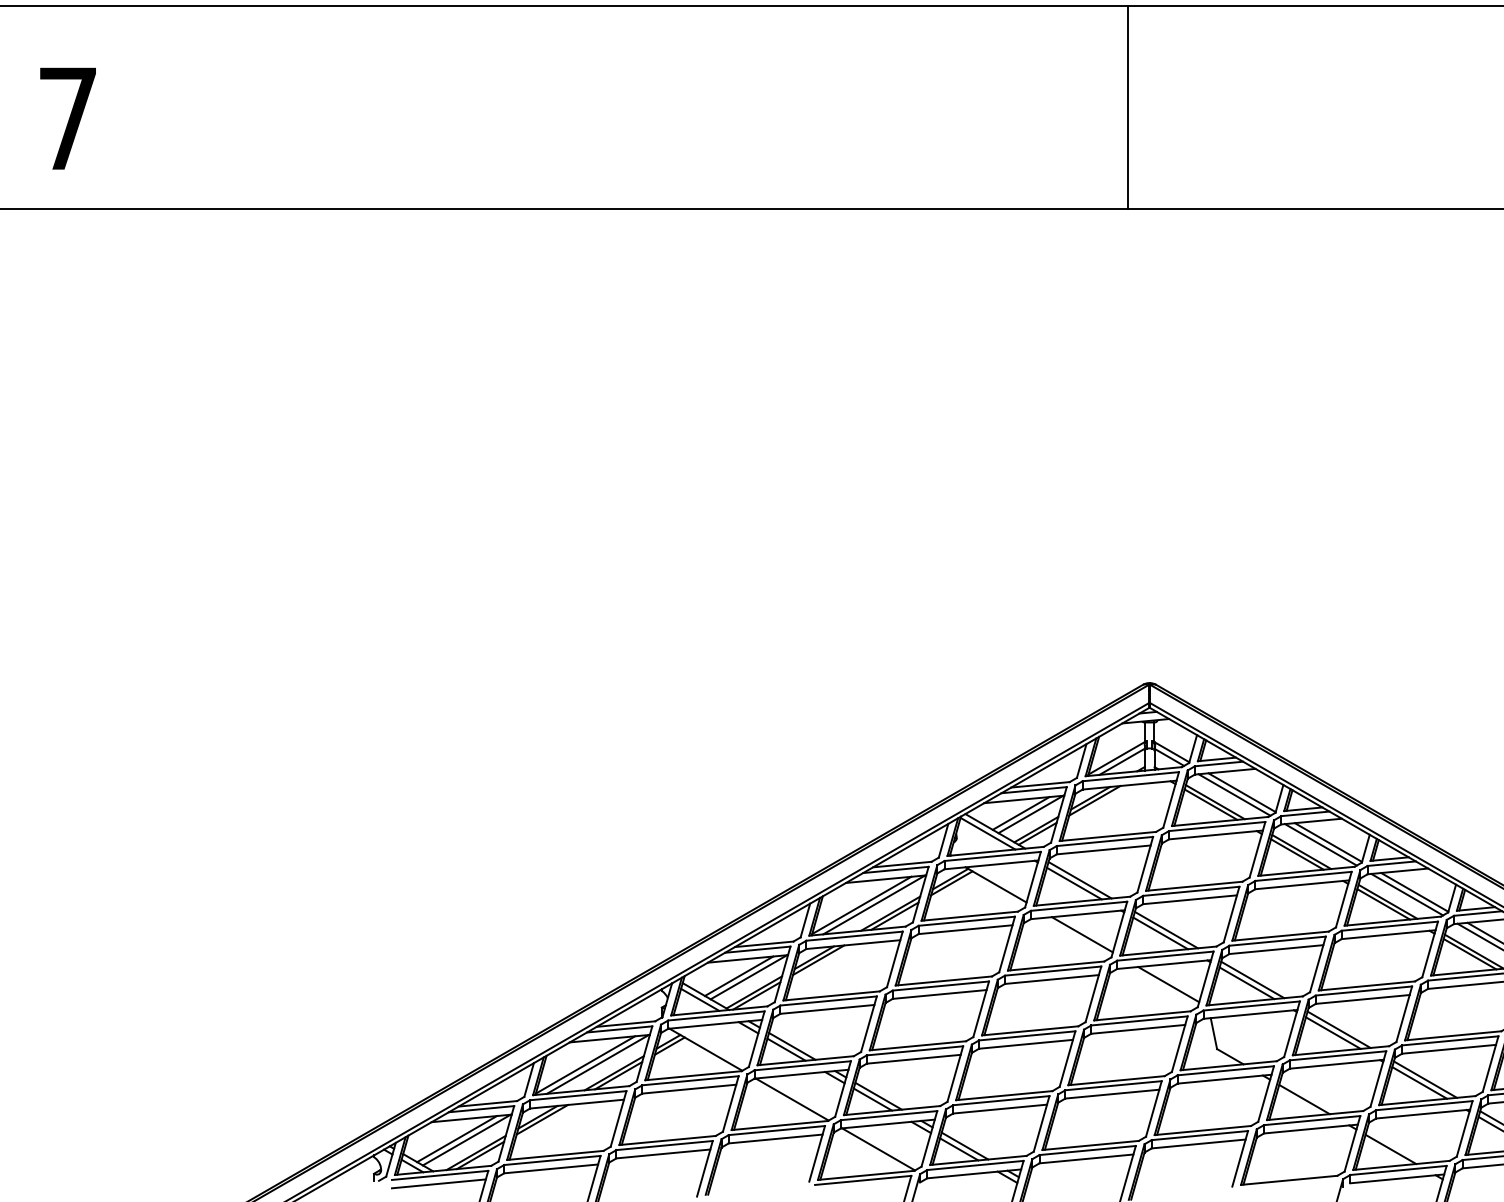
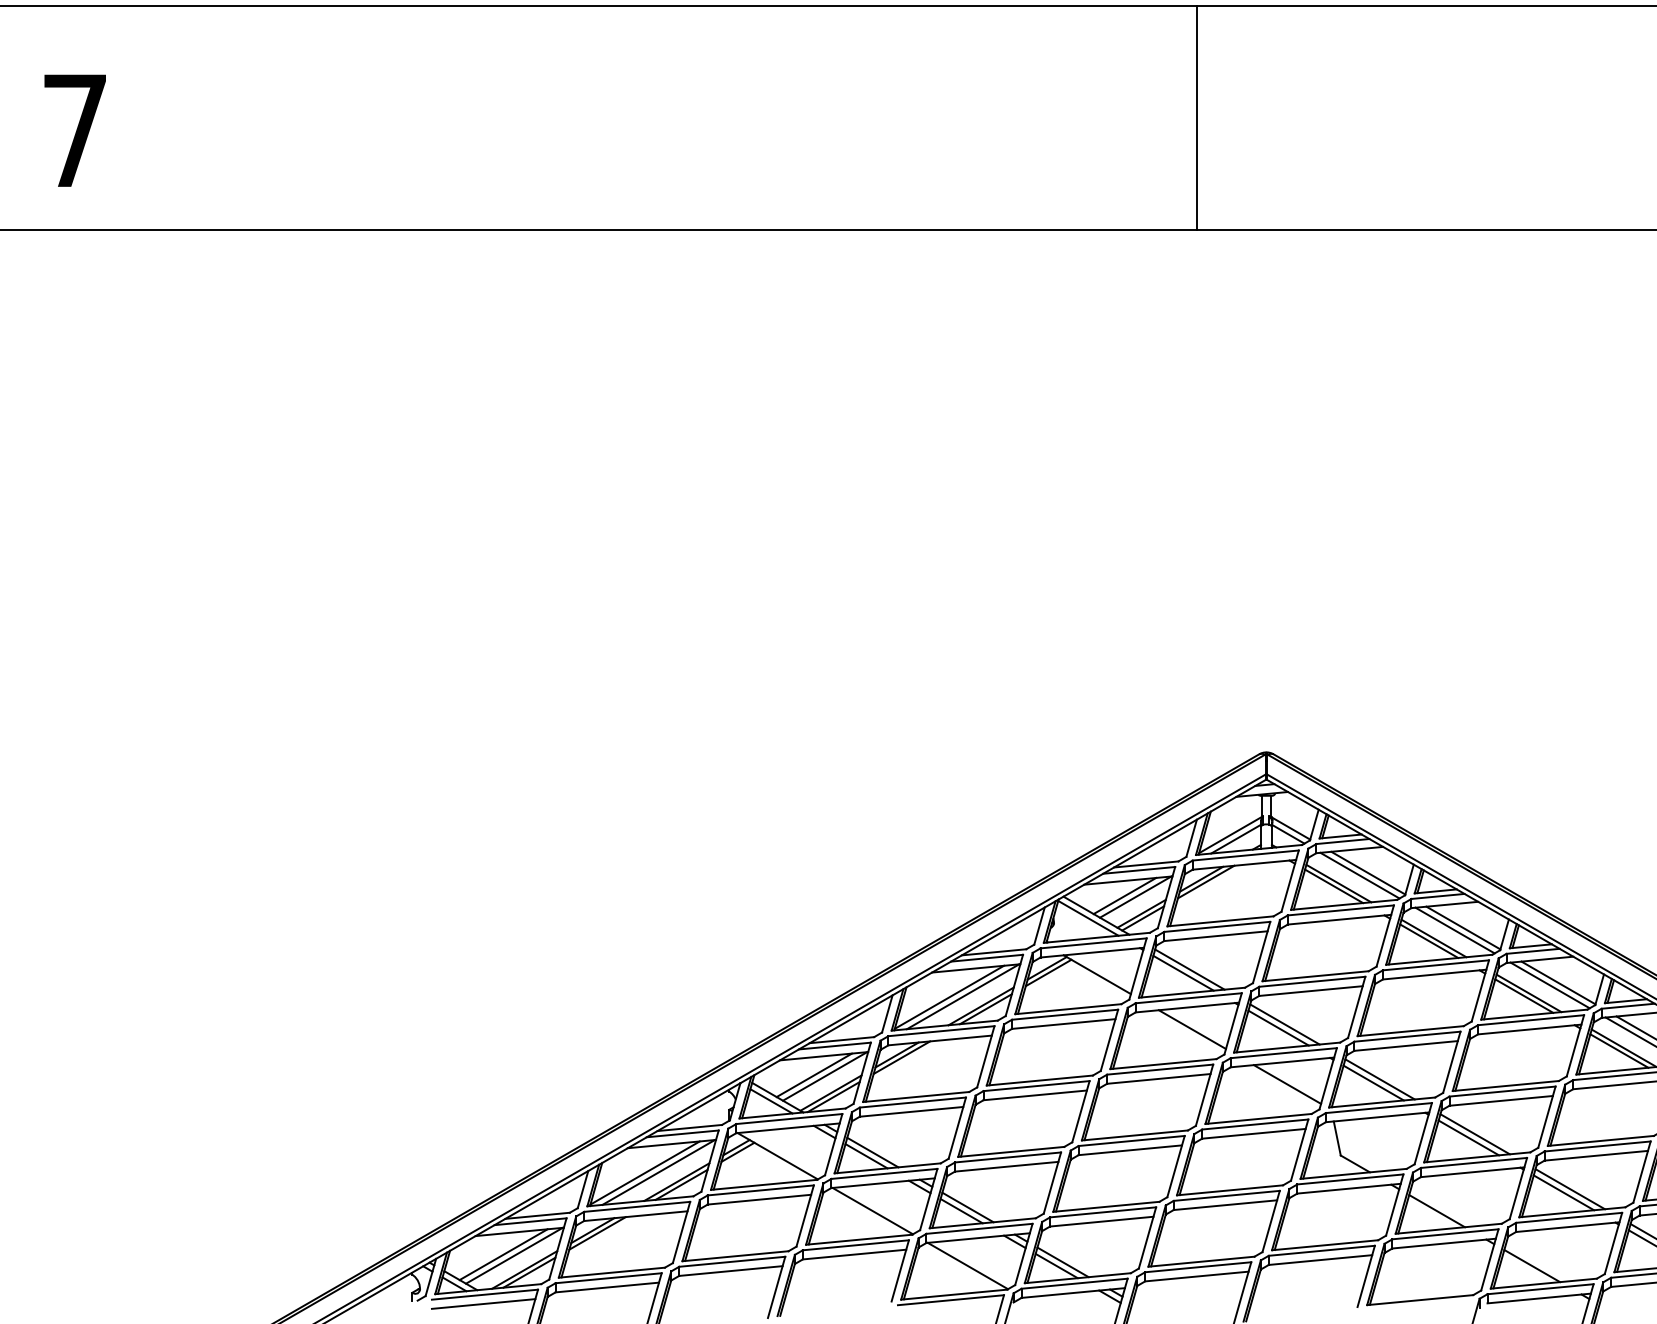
line: (1127, 107) -> (1196, 118), moved

